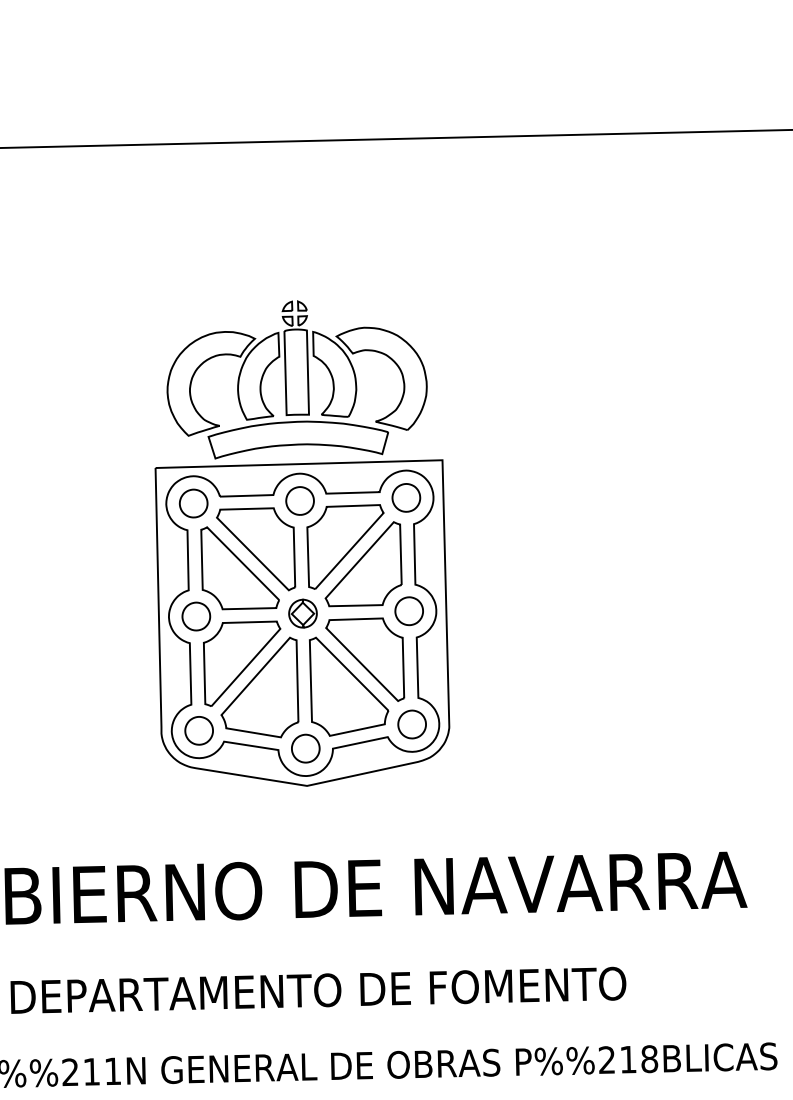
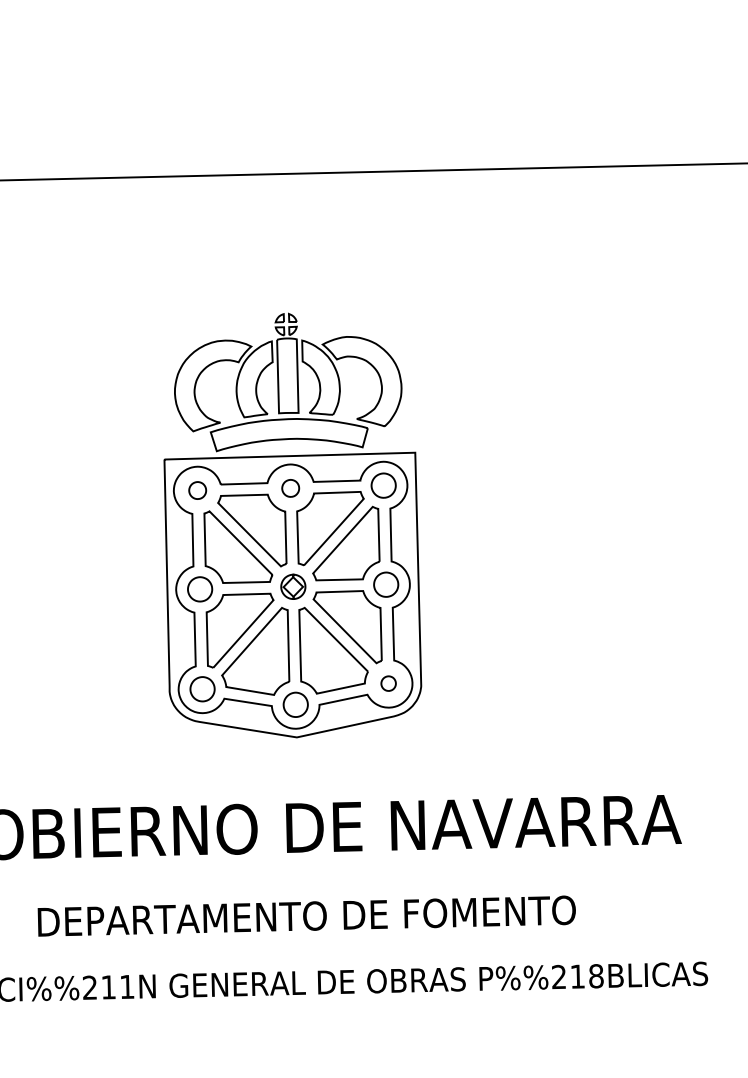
part: (299, 501) -> (290, 488), size x0.7
part: (193, 503) -> (197, 490), size x0.7
part: (411, 724) -> (388, 683), size x0.6

